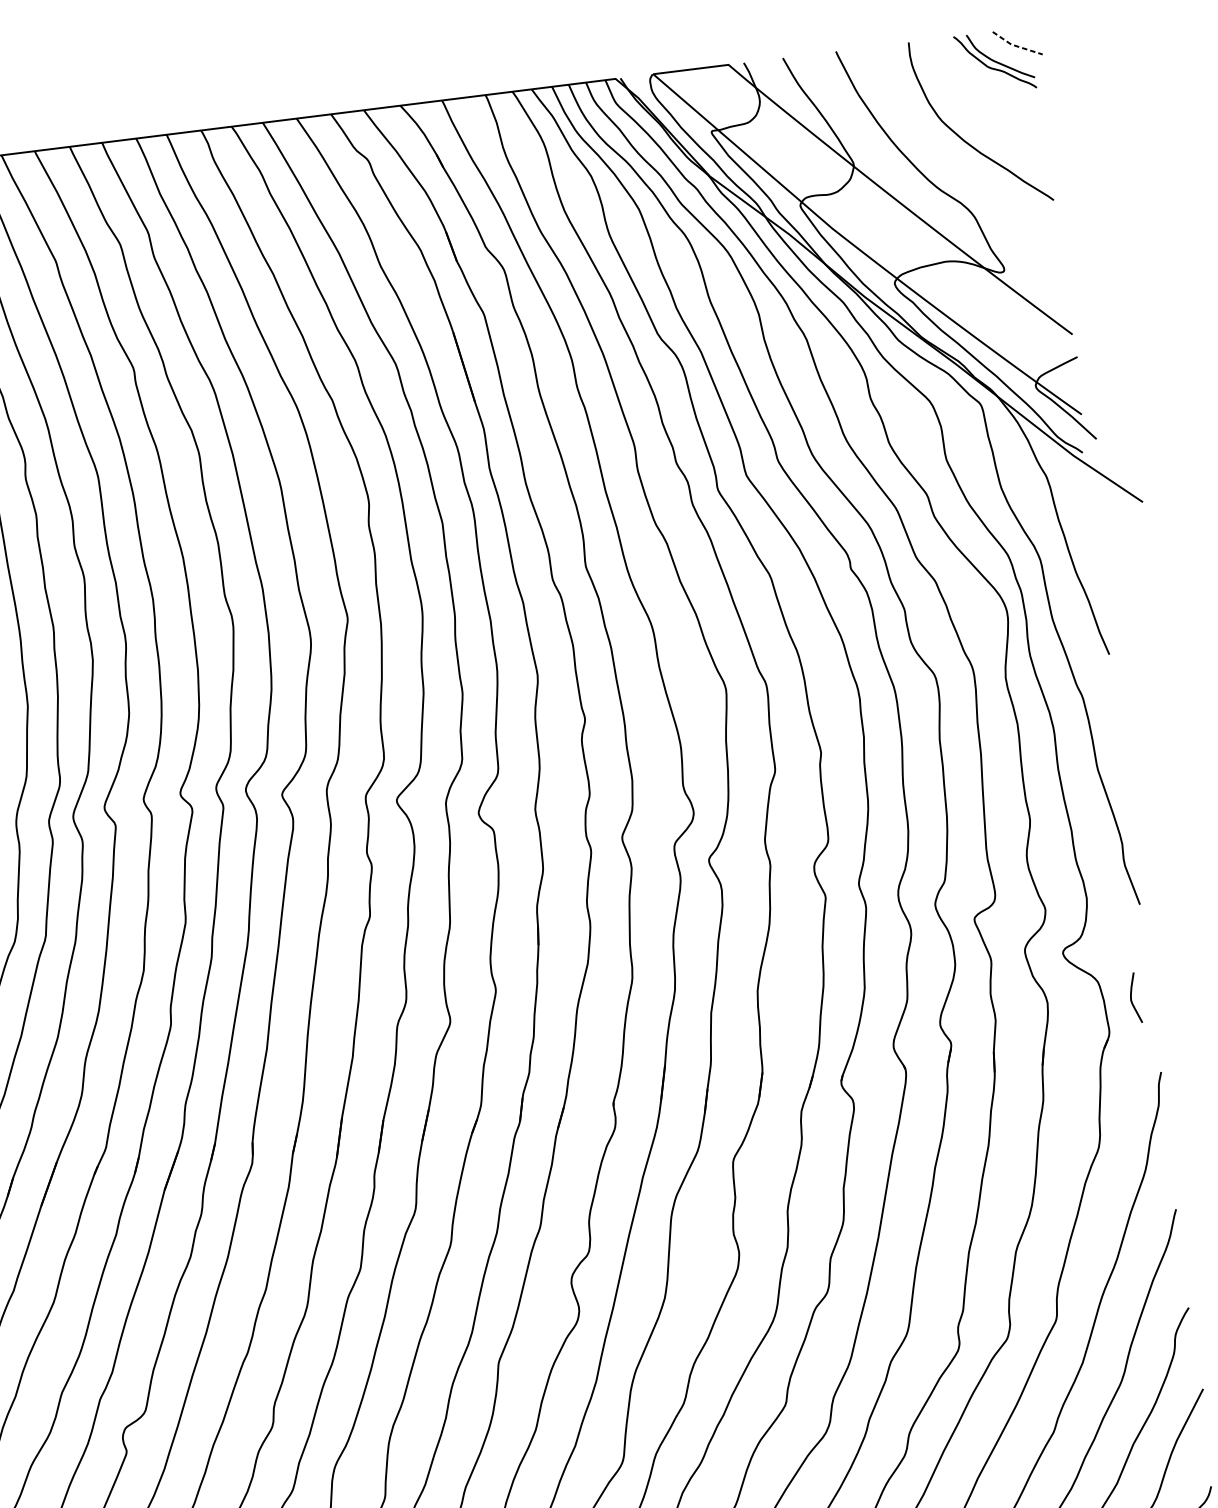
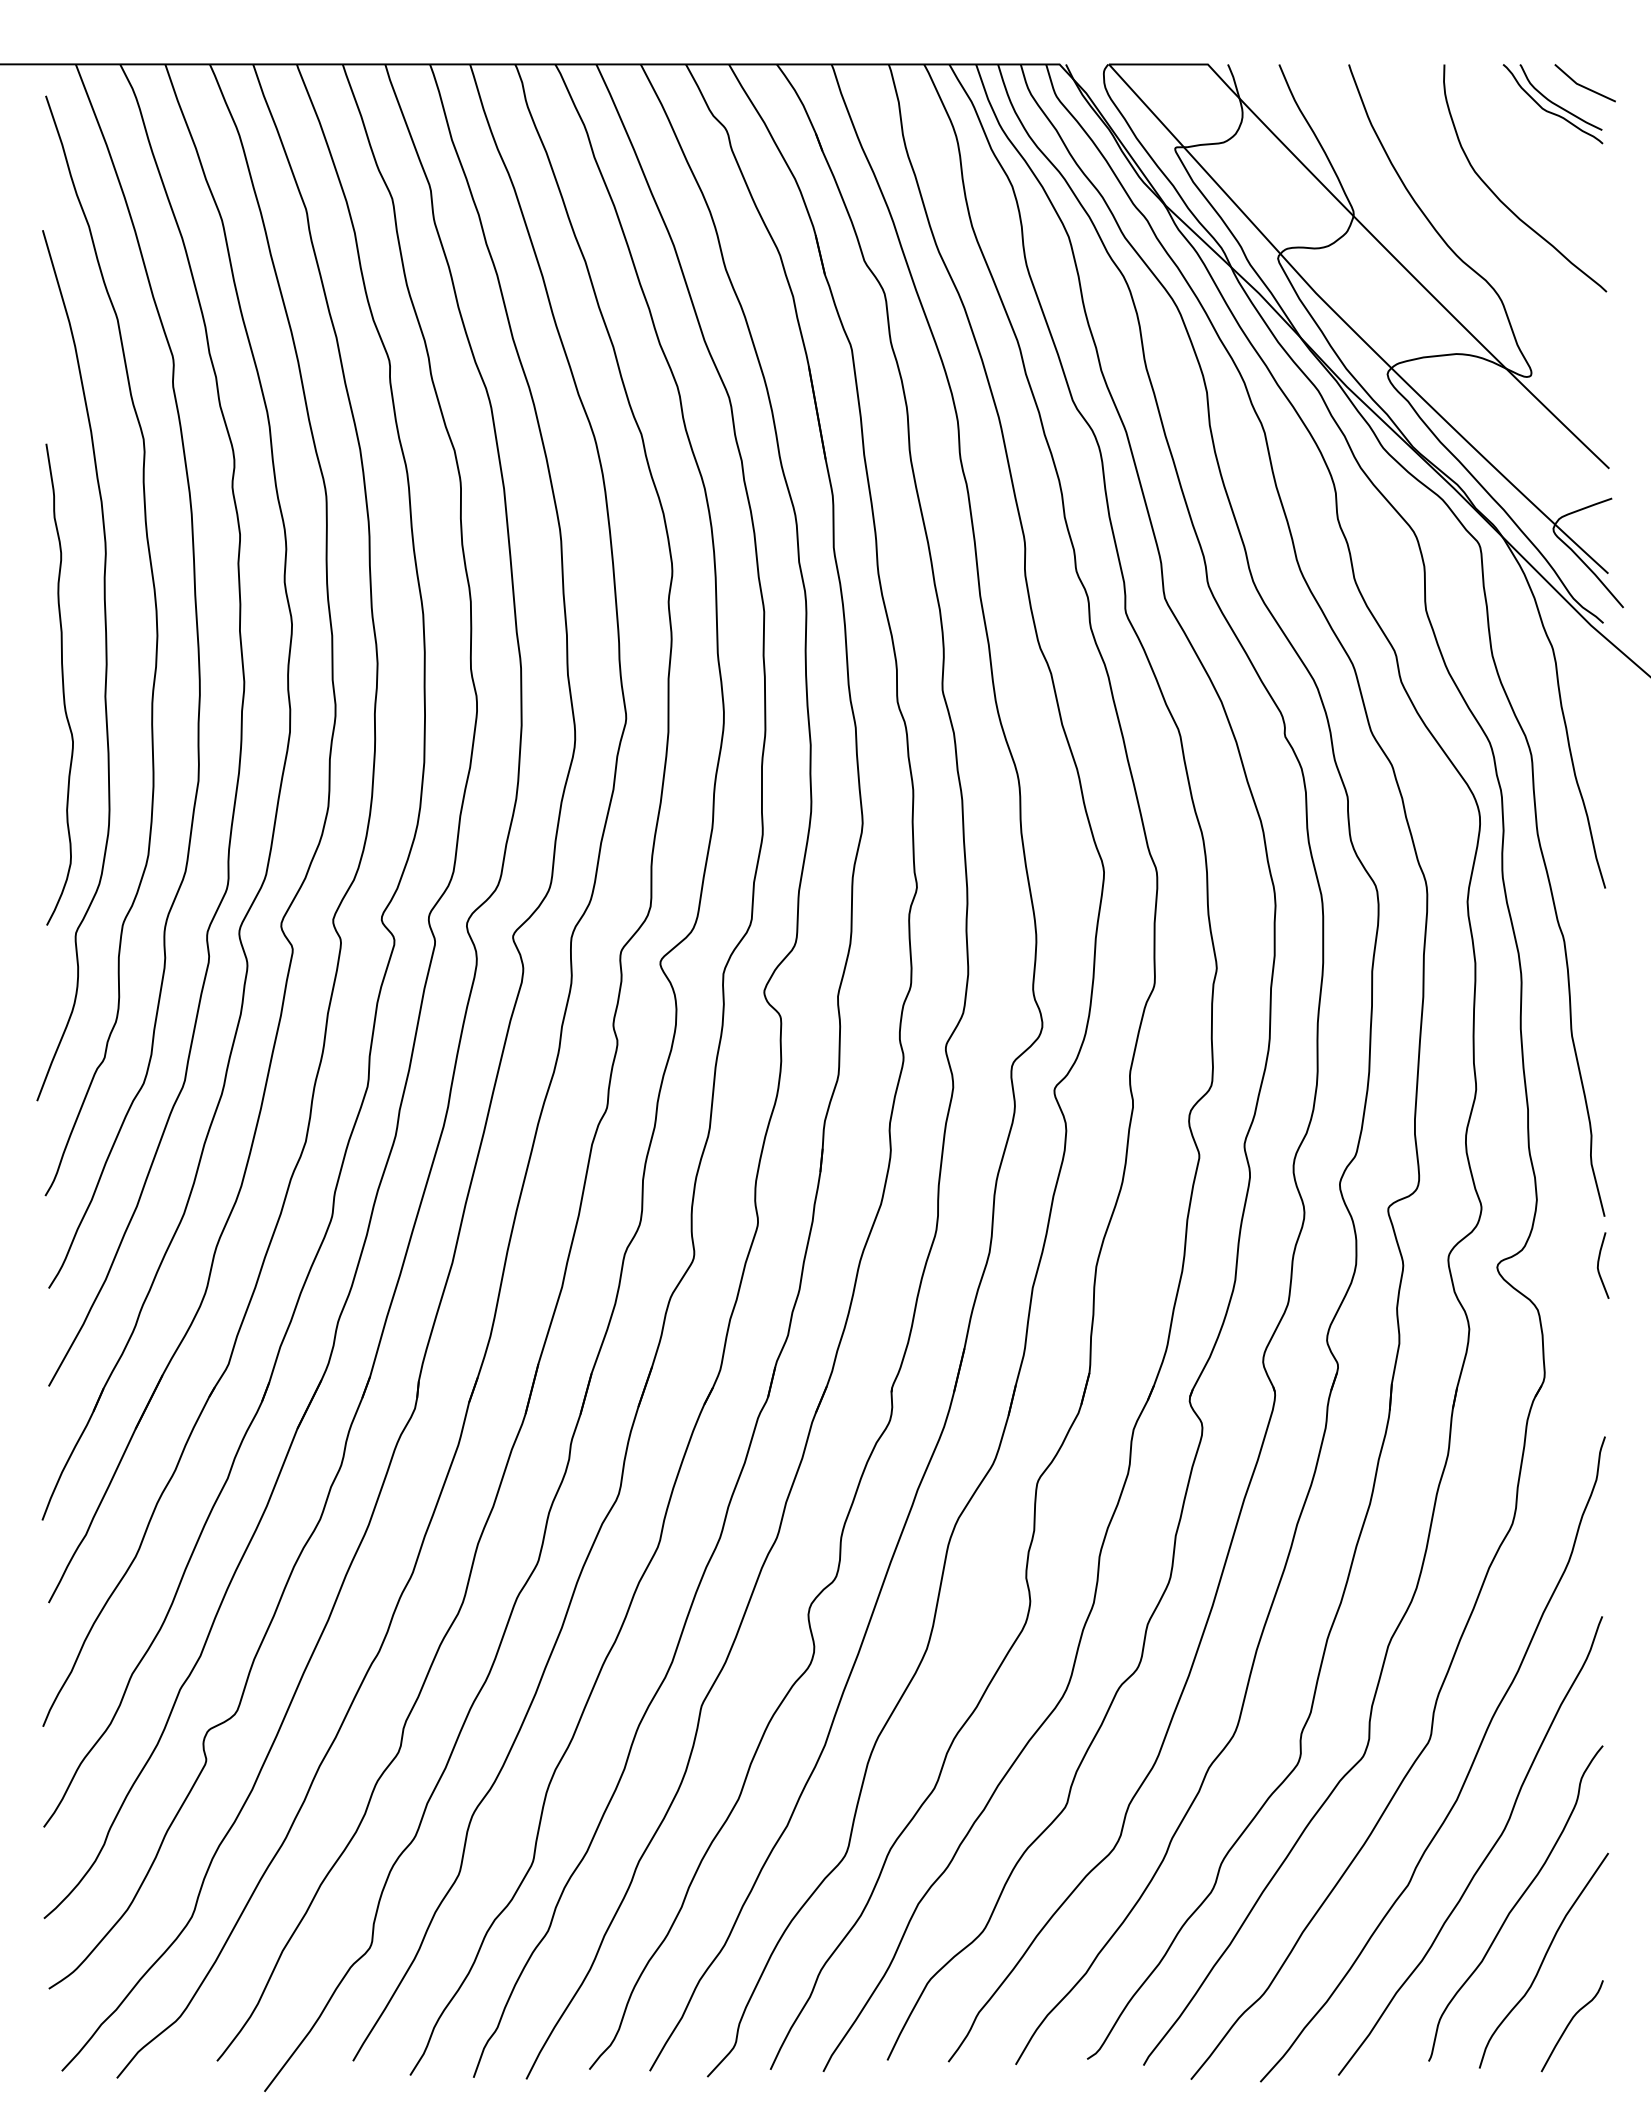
line: (1015, 46) -> (1582, 86), dashed -> solid
curve: (1131, 998) -> (1598, 1265), moved

